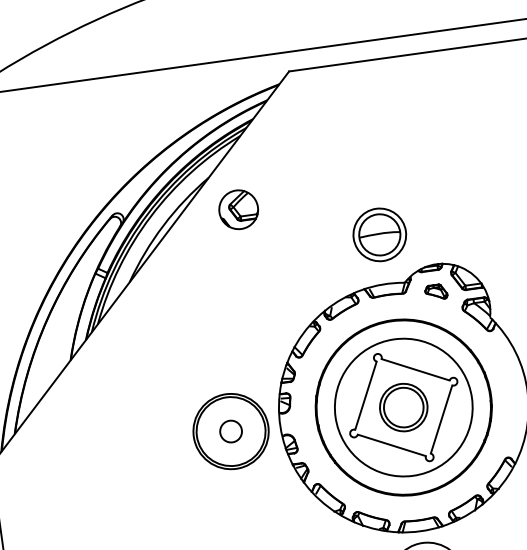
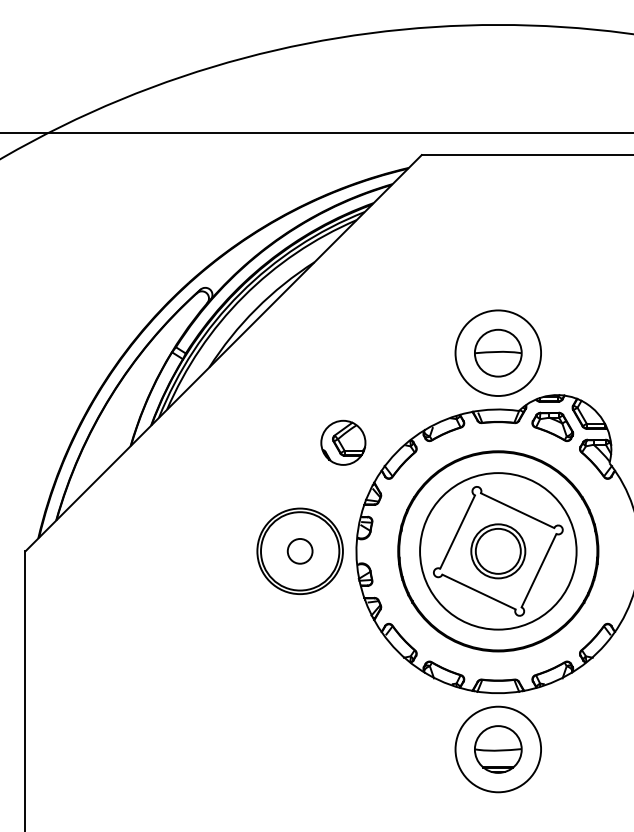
part: (238, 209) -> (343, 442), moved
circle: (380, 235) -> (498, 353), size x1.43
part: (435, 292) -> (552, 426), size x1.67

